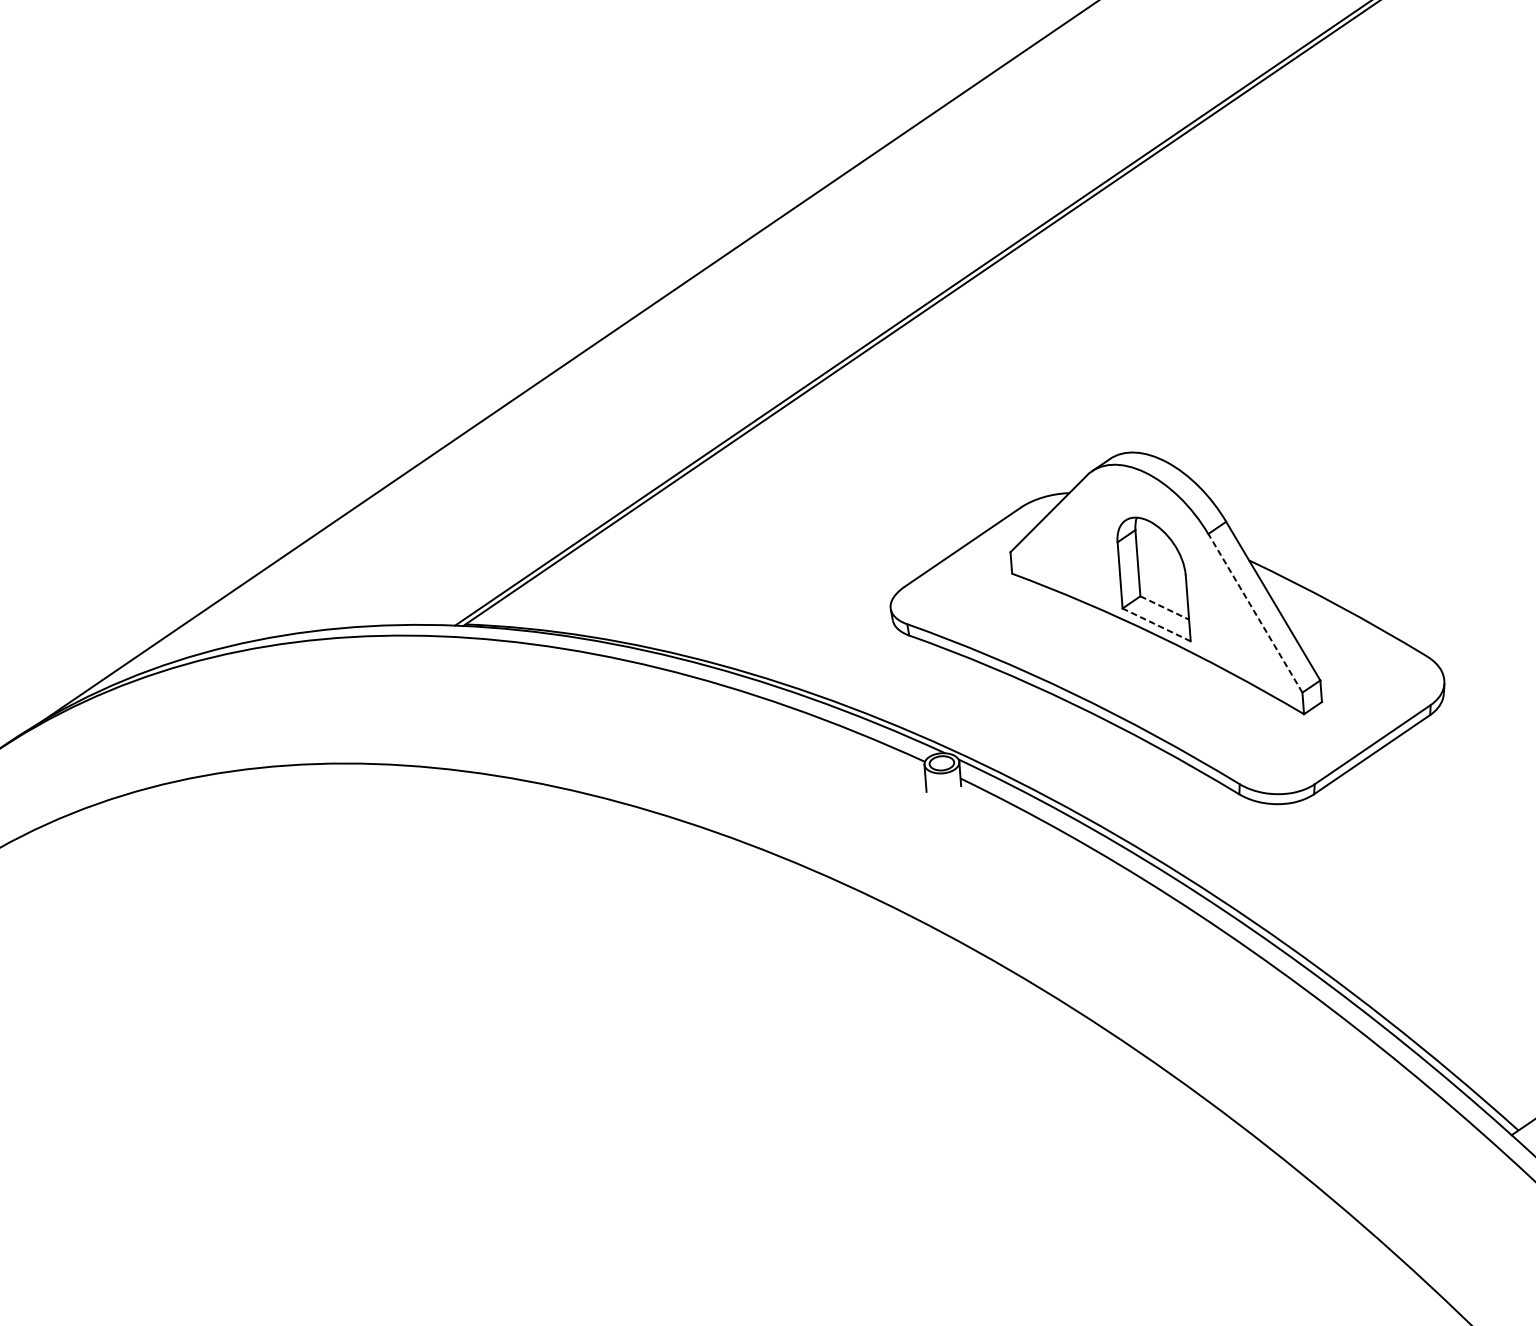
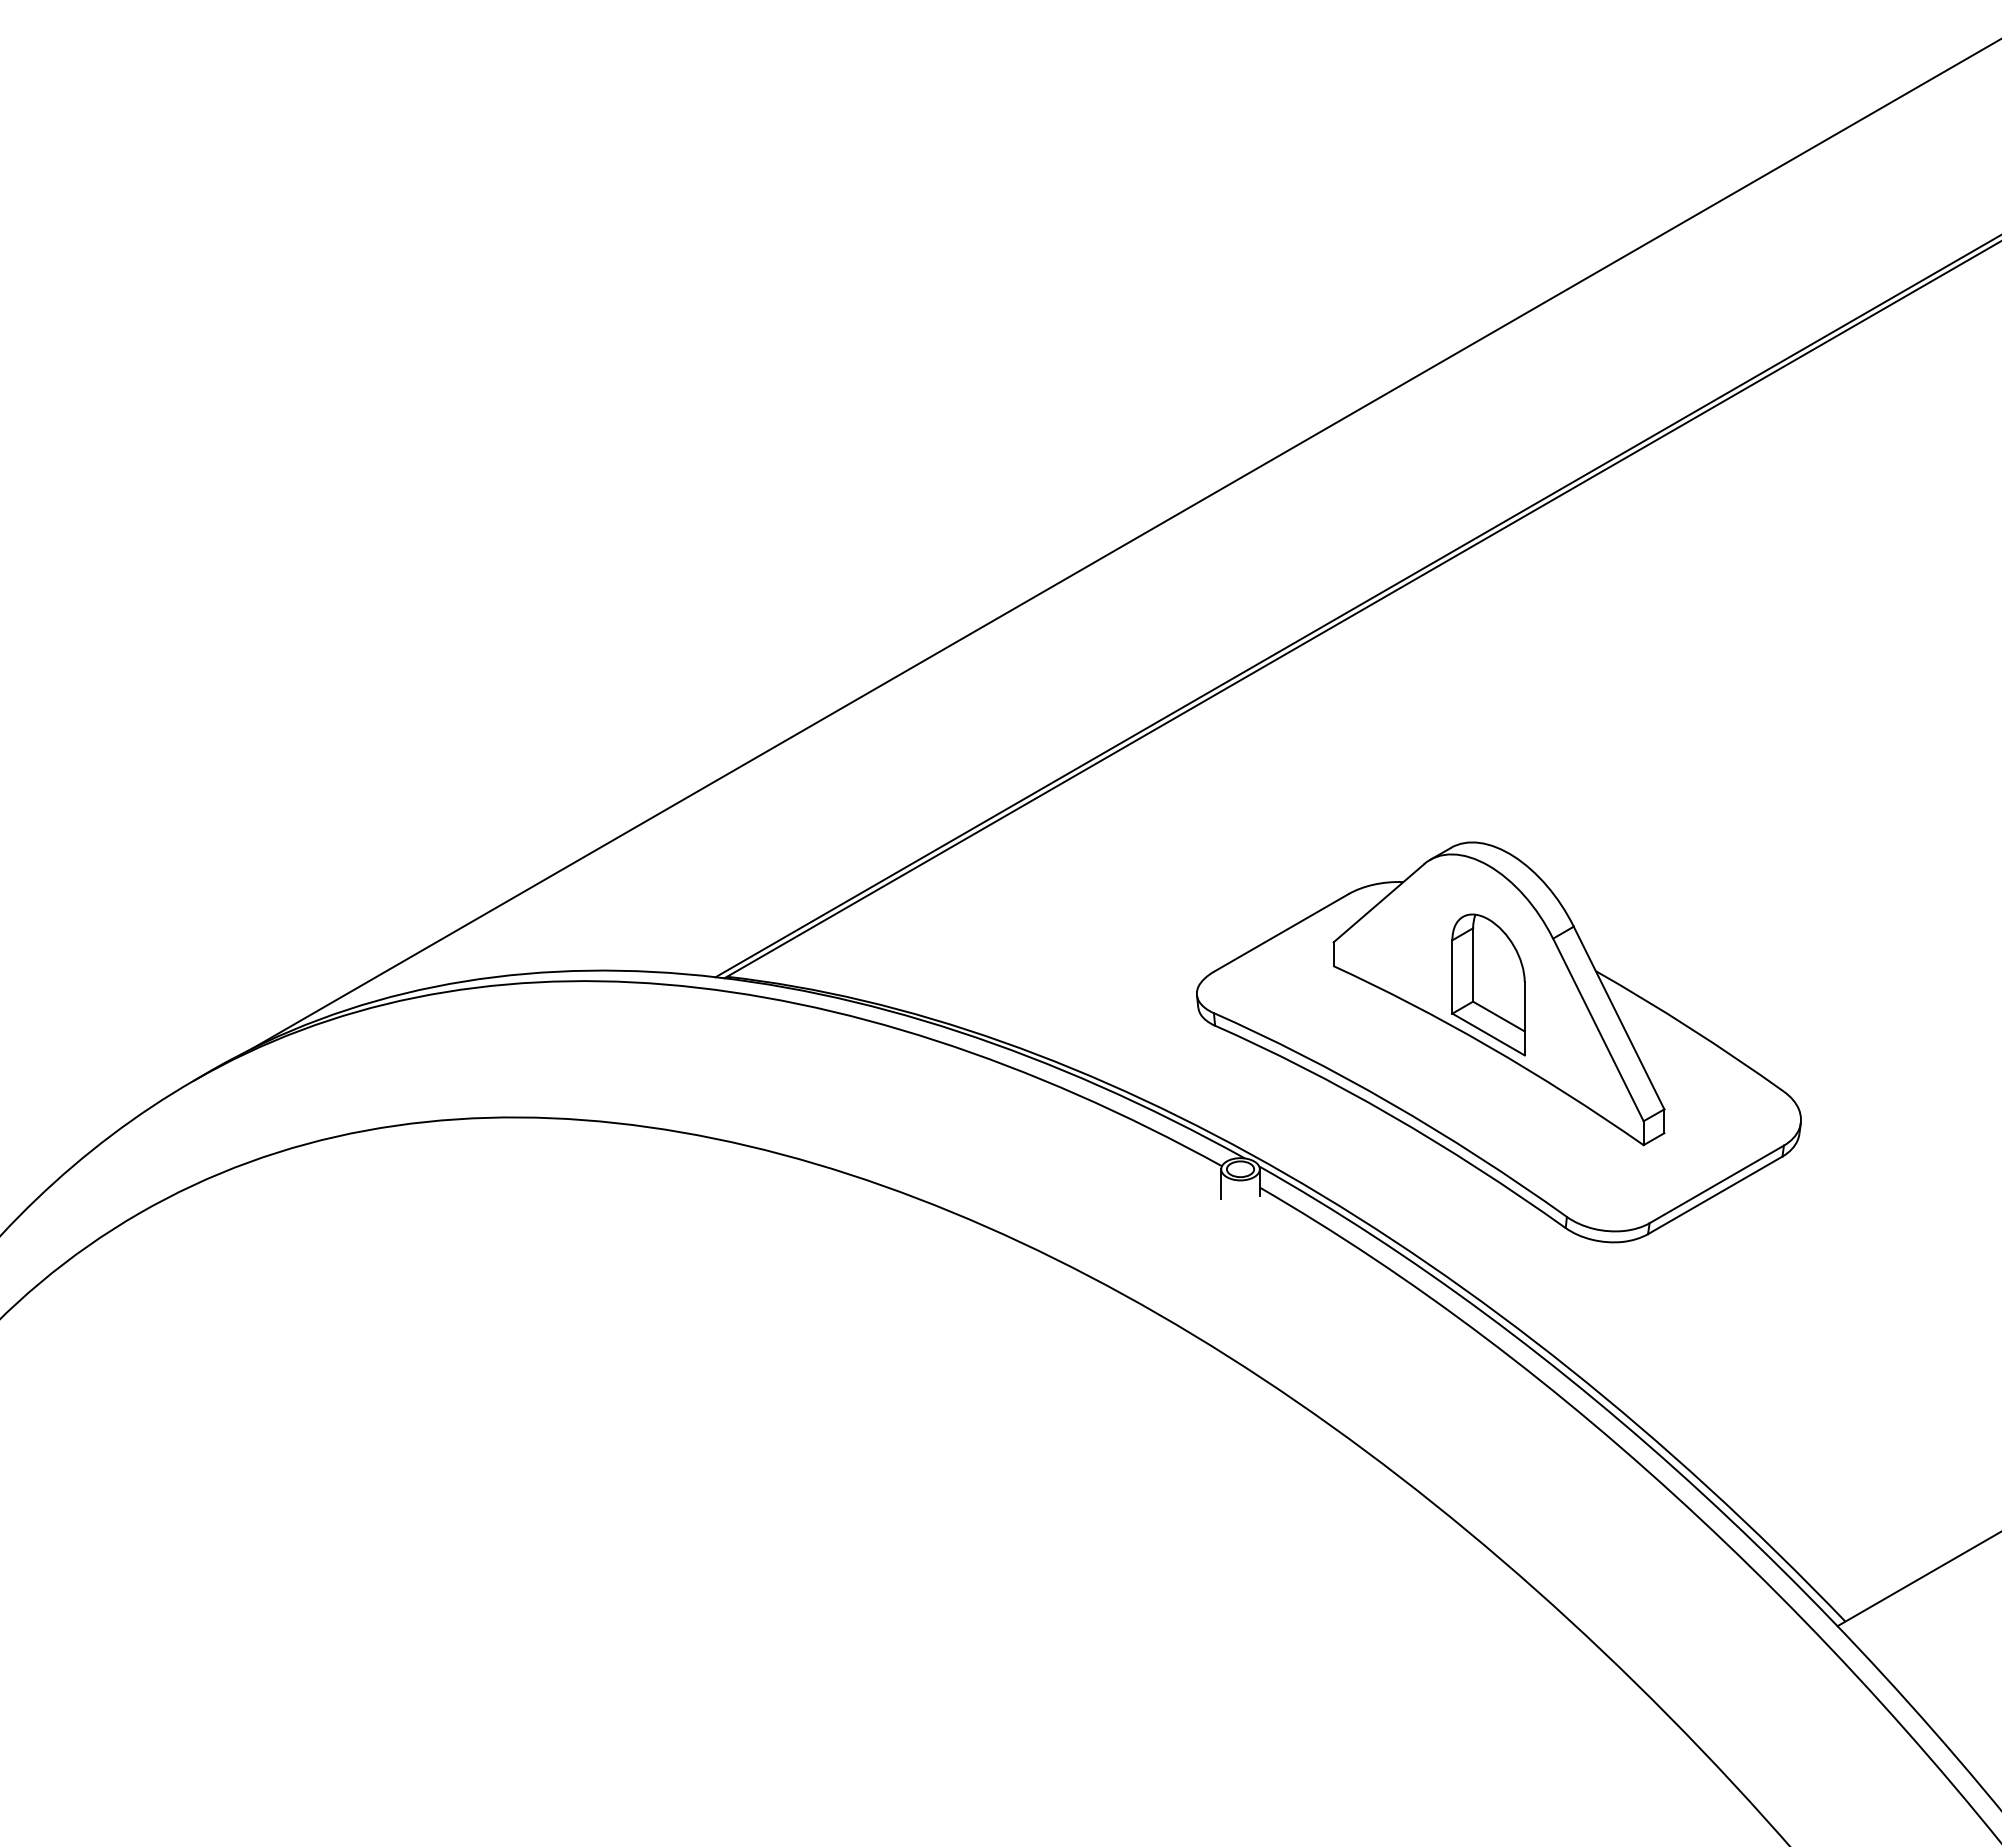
line: (1164, 607) -> (1498, 1016), dashed -> solid
line: (1255, 612) -> (1598, 1029), dashed -> solid
line: (1156, 624) -> (1488, 1034), dashed -> solid

